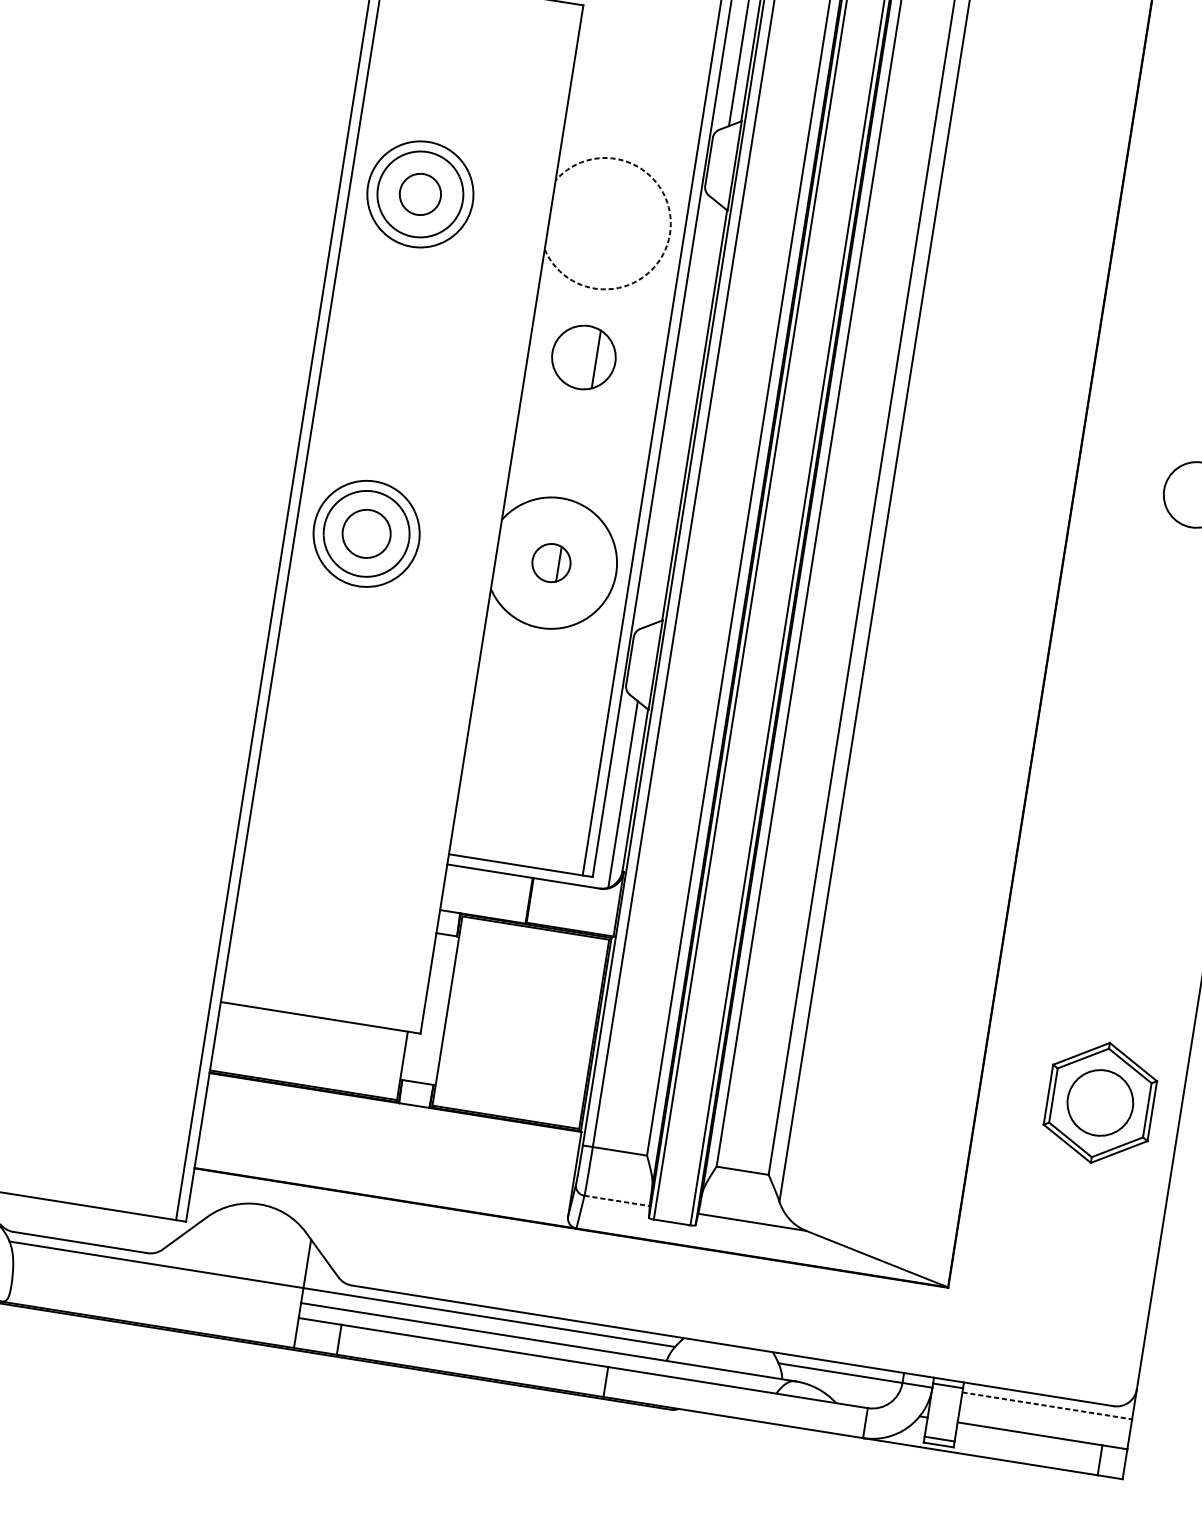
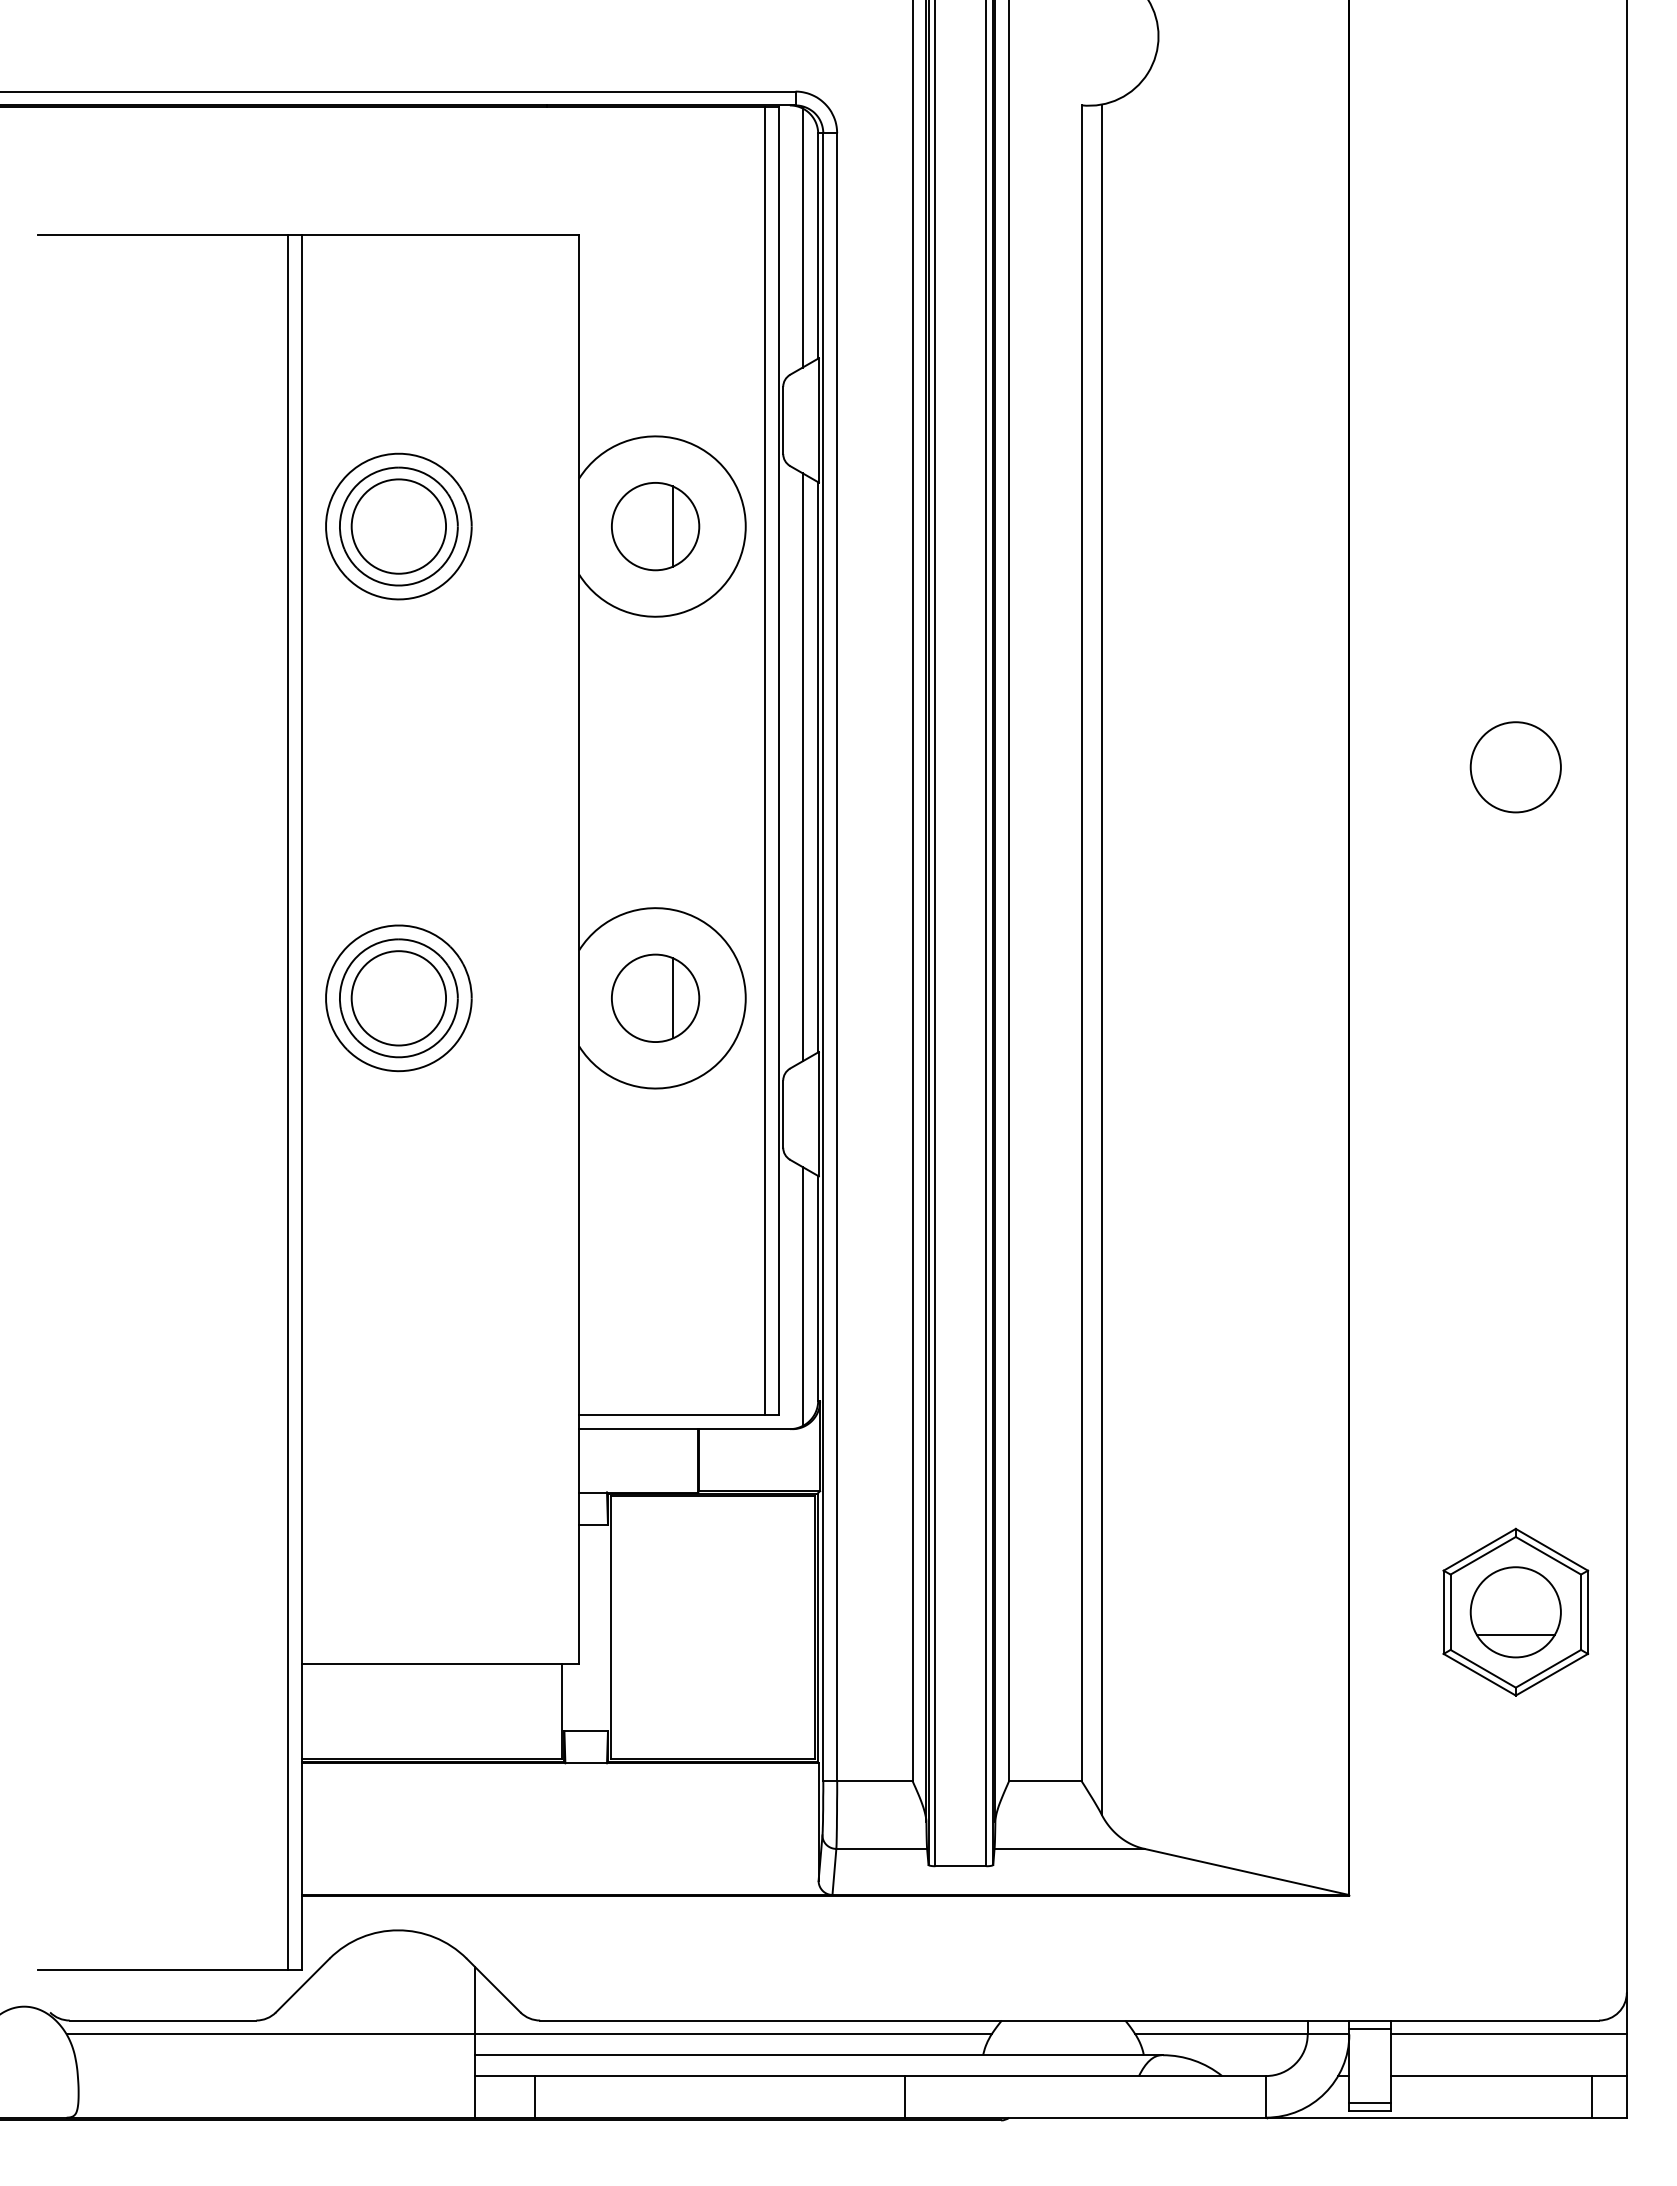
circle: (420, 194) -> (398, 526), size x1.67
arc: (669, 233) -> (745, 526), dashed -> solid
part: (583, 357) -> (655, 526), moved
line: (683, 413) -> (802, 767), added
circle: (366, 533) -> (398, 998), size x1.43
part: (551, 562) -> (655, 997), size x1.67
line: (1097, 1118) -> (1515, 1634), added
line: (617, 1200) -> (882, 1848), dashed -> solid
line: (1046, 1405) -> (1508, 2034), dashed -> solid

